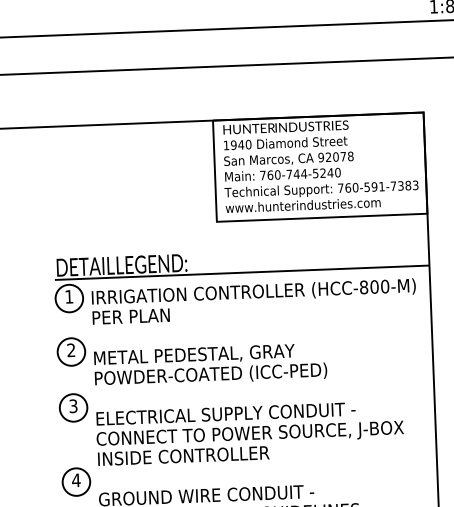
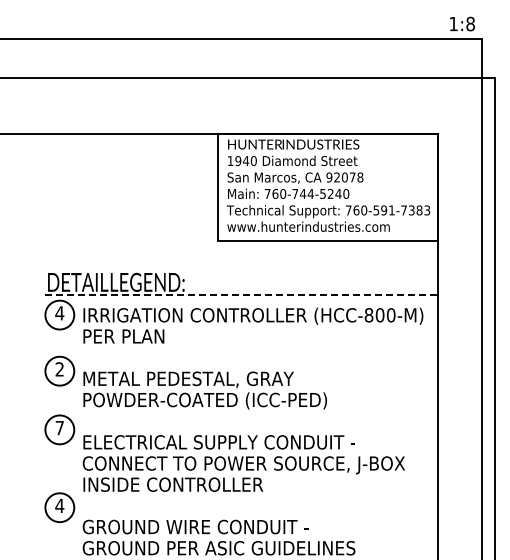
line: (242, 273) -> (242, 295), solid -> dashed
text: (69, 297) -> (59, 313), 1 -> 4
text: (73, 405) -> (59, 427), 3 -> 7

